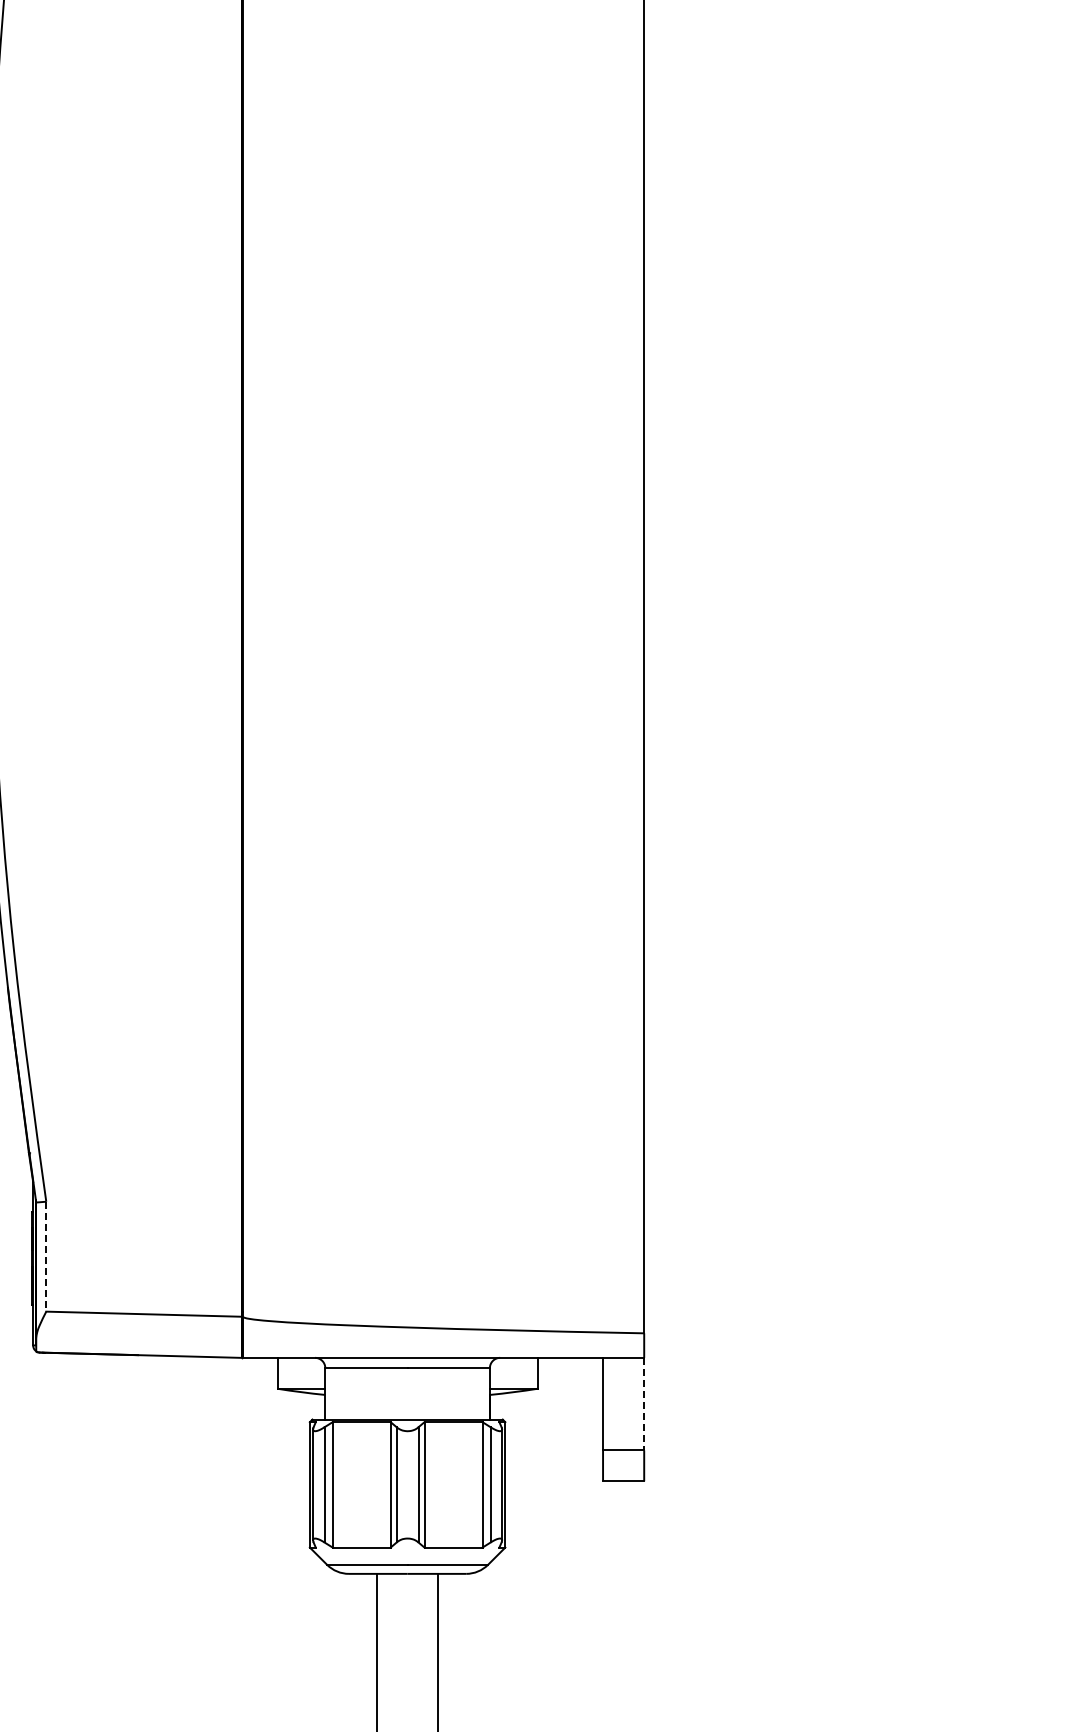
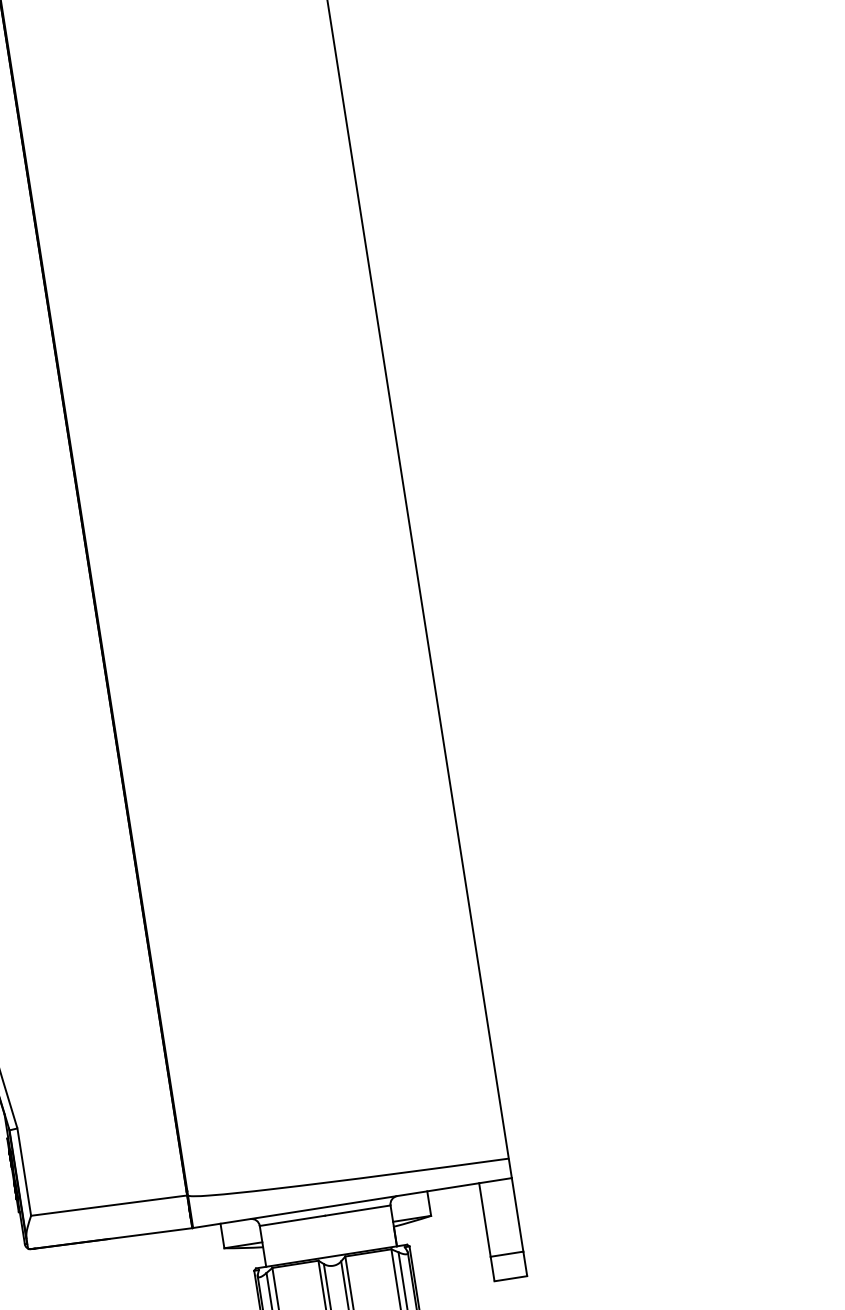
line: (46, 1256) -> (24, 1171), dashed -> solid
line: (644, 1404) -> (517, 1215), dashed -> solid

